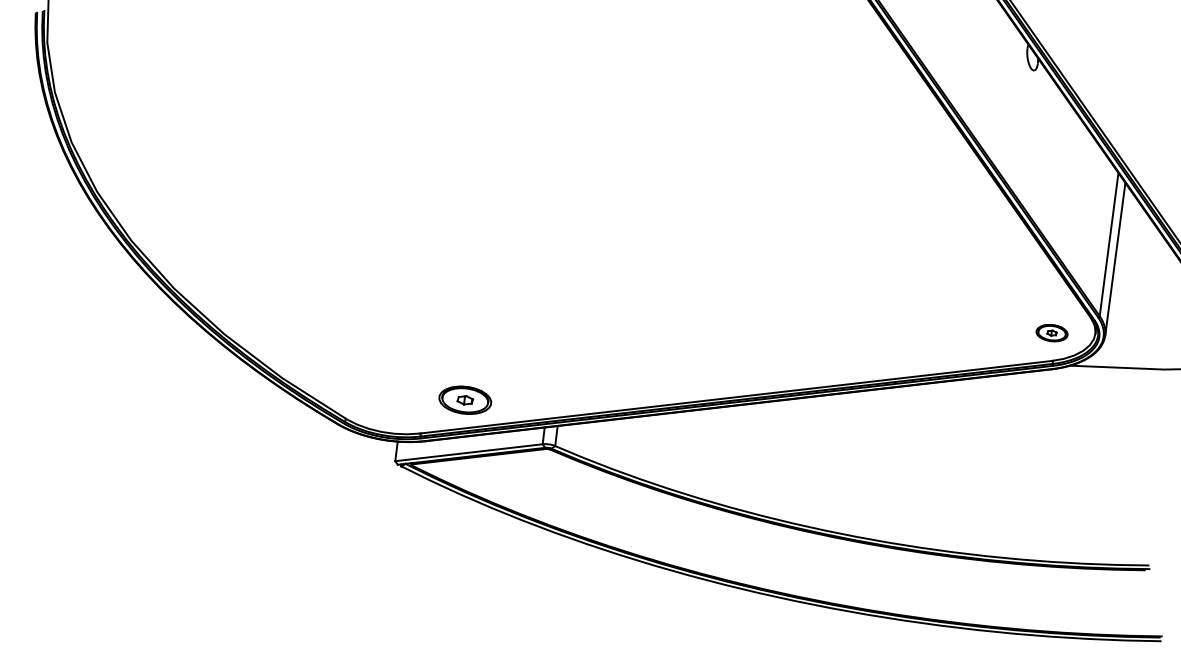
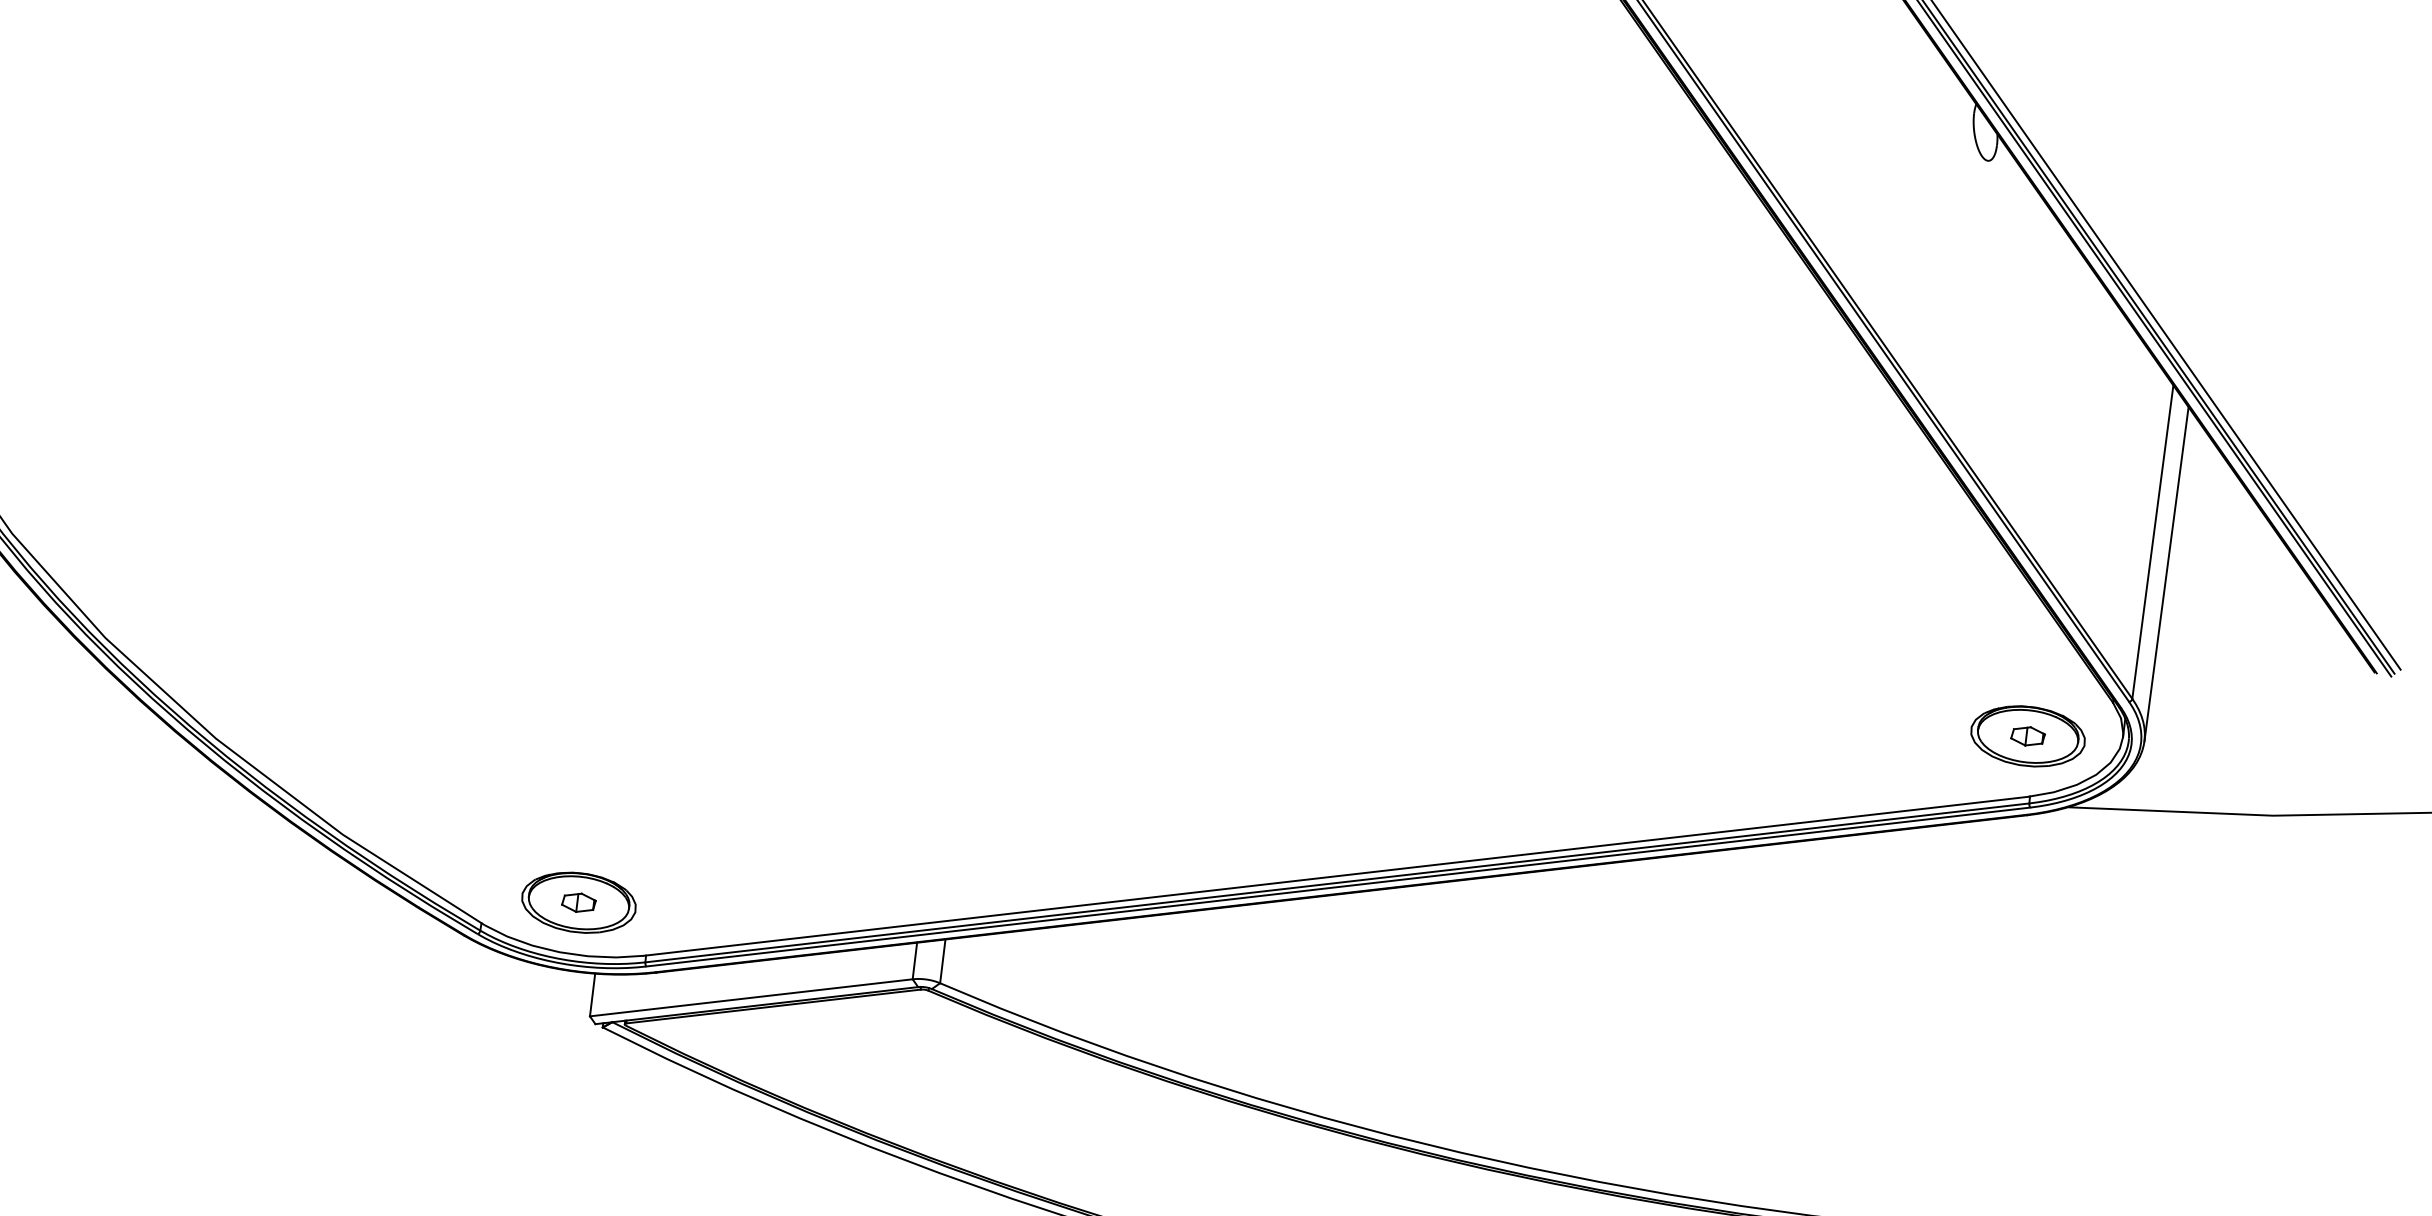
part: (1051, 332) -> (2026, 734), size x1.67
part: (465, 399) -> (579, 900), moved

